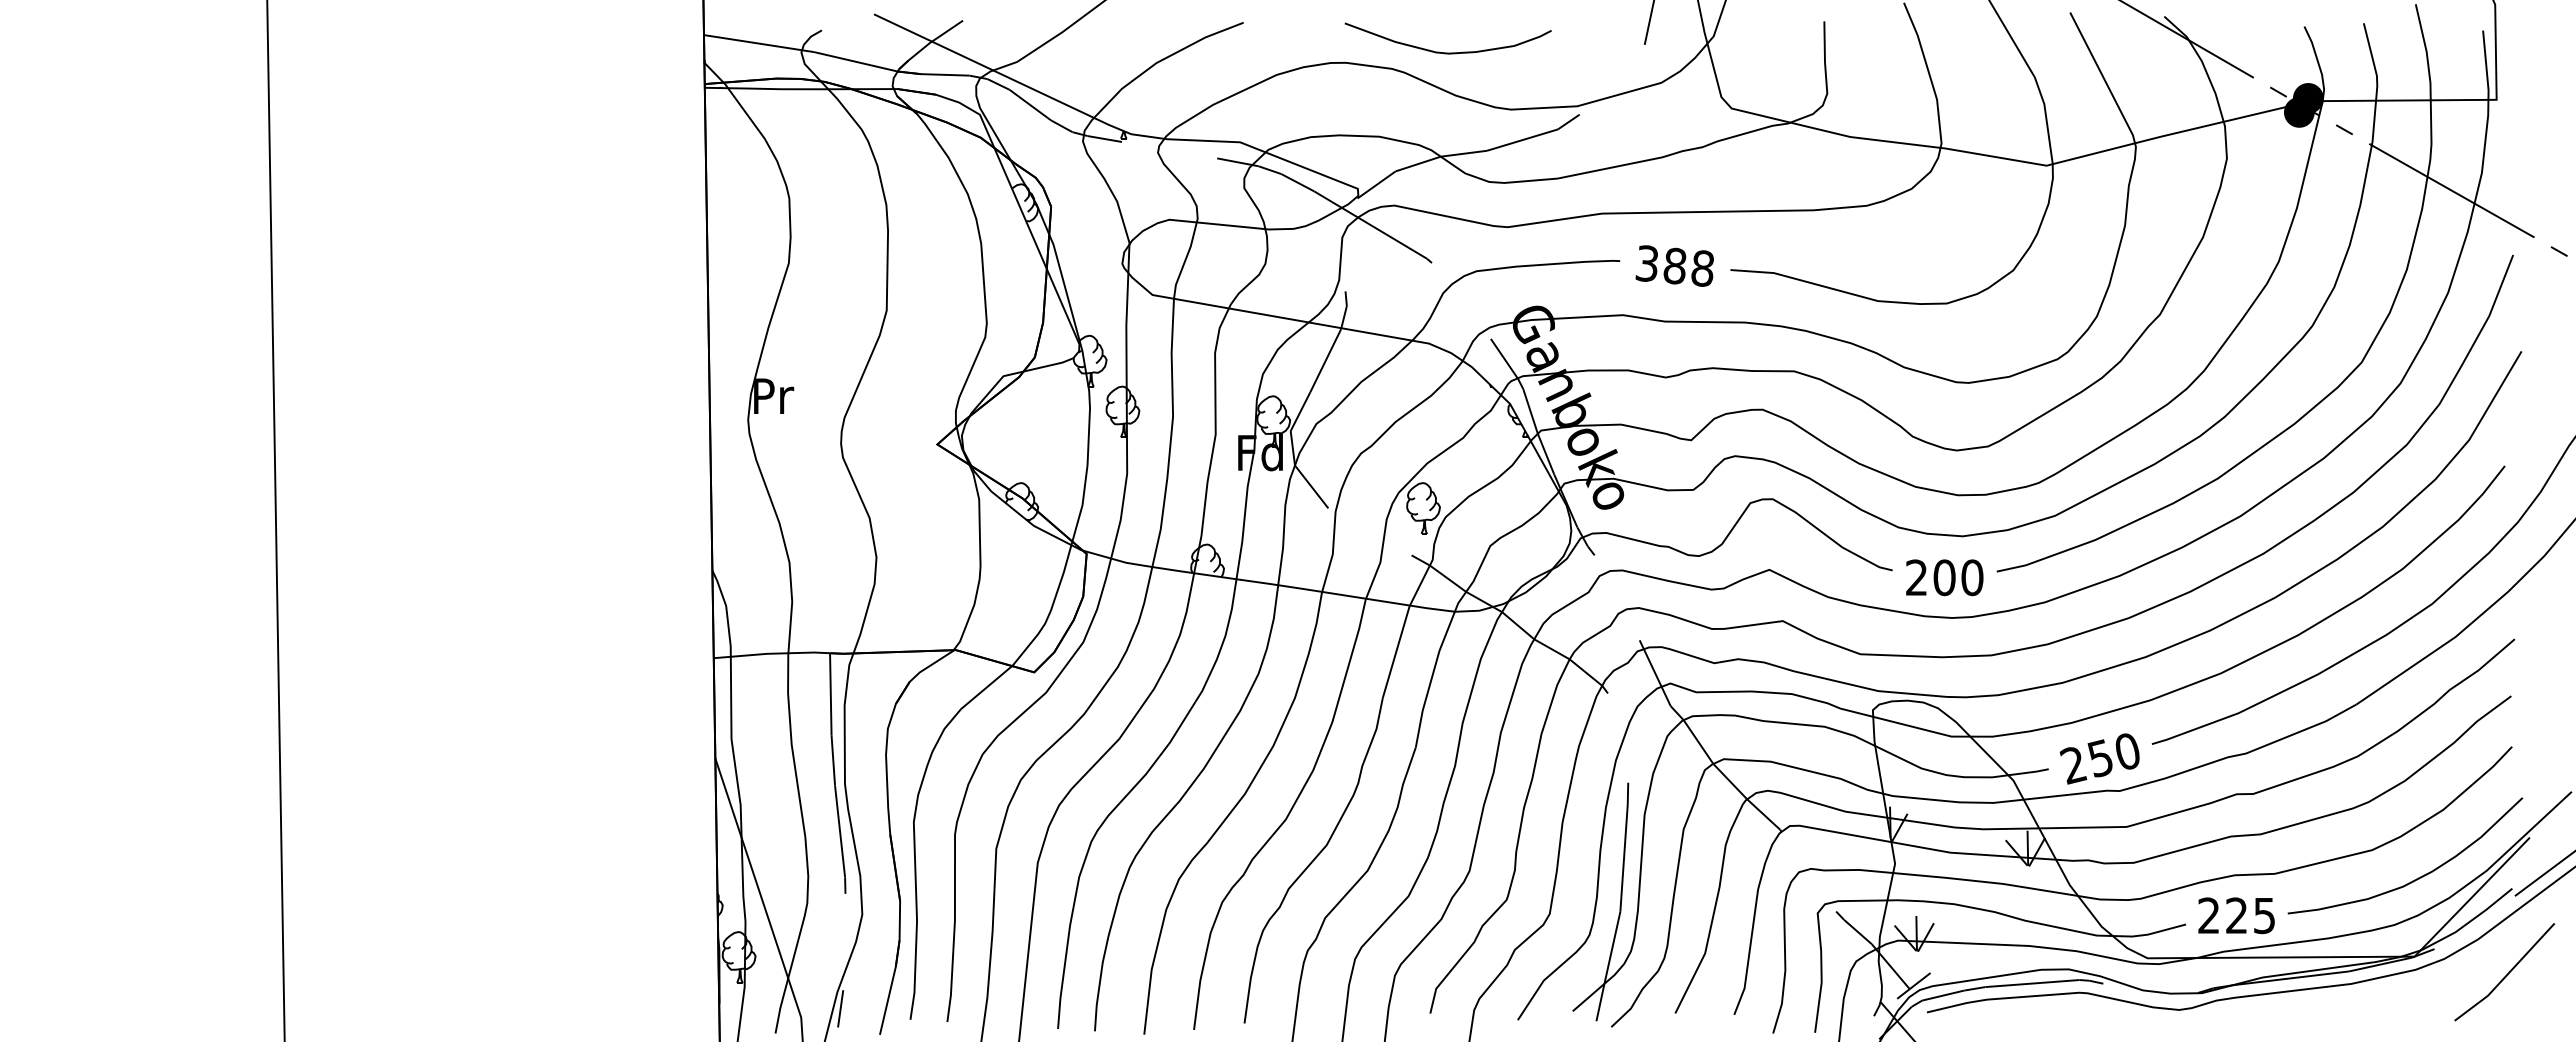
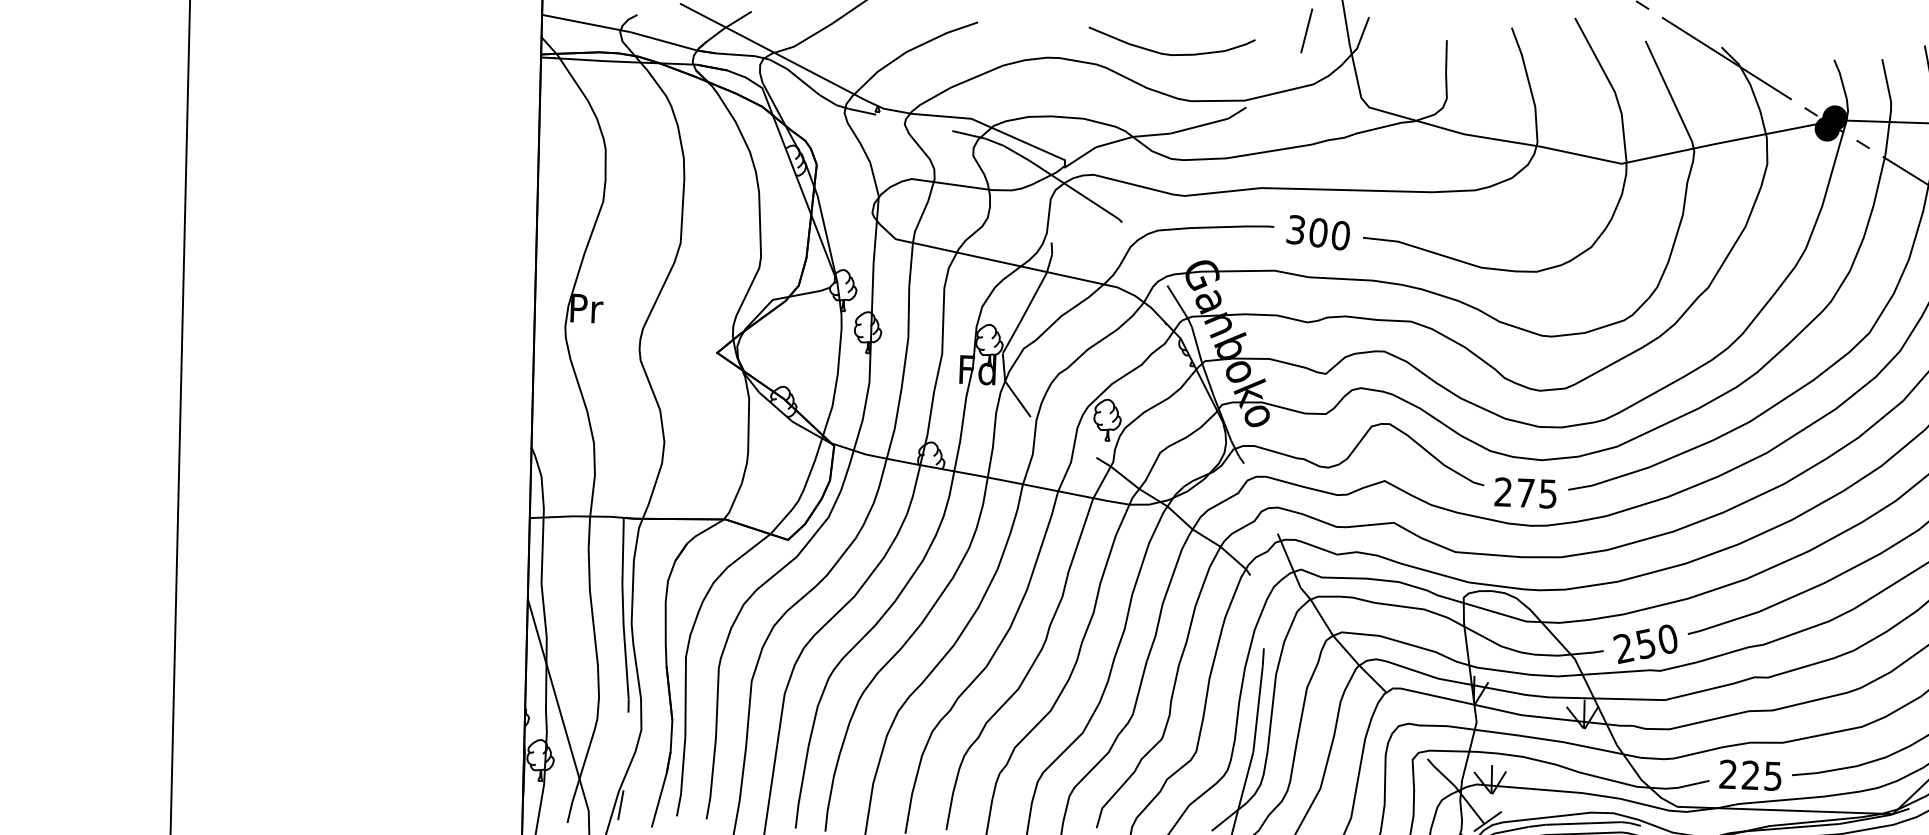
curve: (1447, 52) -> (1170, 54), moved
text: (1688, 266) -> (1329, 233), 388 -> 300
text: (1958, 577) -> (1537, 493), 200 -> 275

